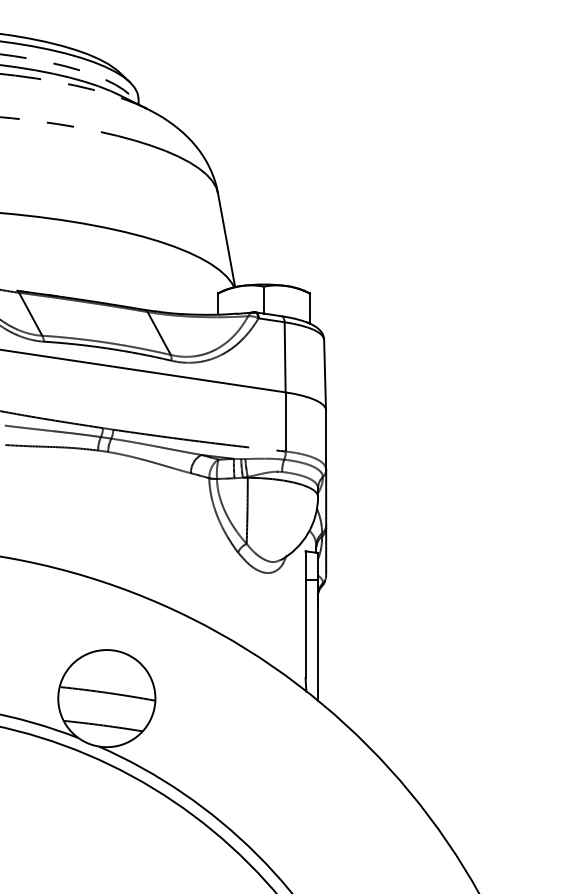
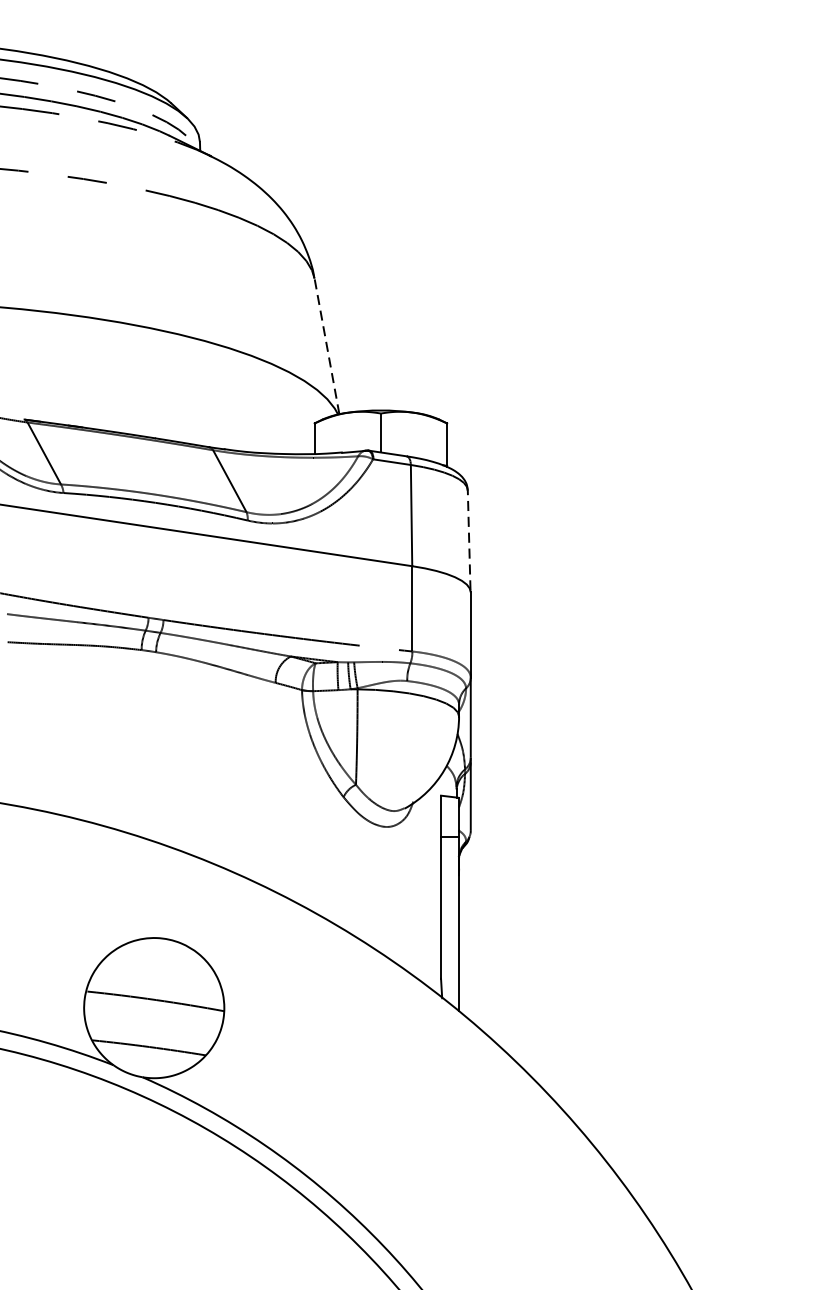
line: (226, 240) -> (326, 346), solid -> dashed
line: (325, 374) -> (469, 540), solid -> dashed

